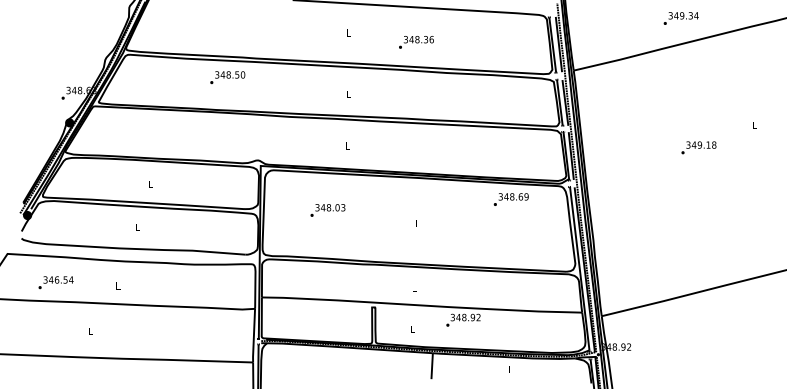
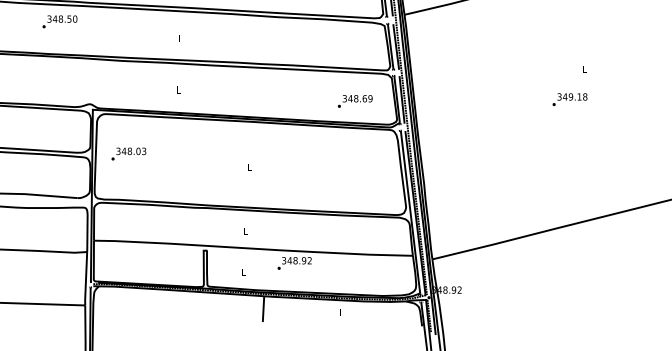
text: (698, 147) -> (569, 99), moved
text: (510, 199) -> (354, 101), moved
text: (327, 210) -> (128, 154), moved

